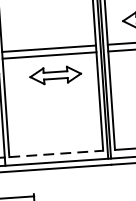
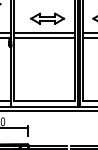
part: (55, 75) -> (47, 18), moved
line: (57, 154) -> (45, 101), dashed -> solid

